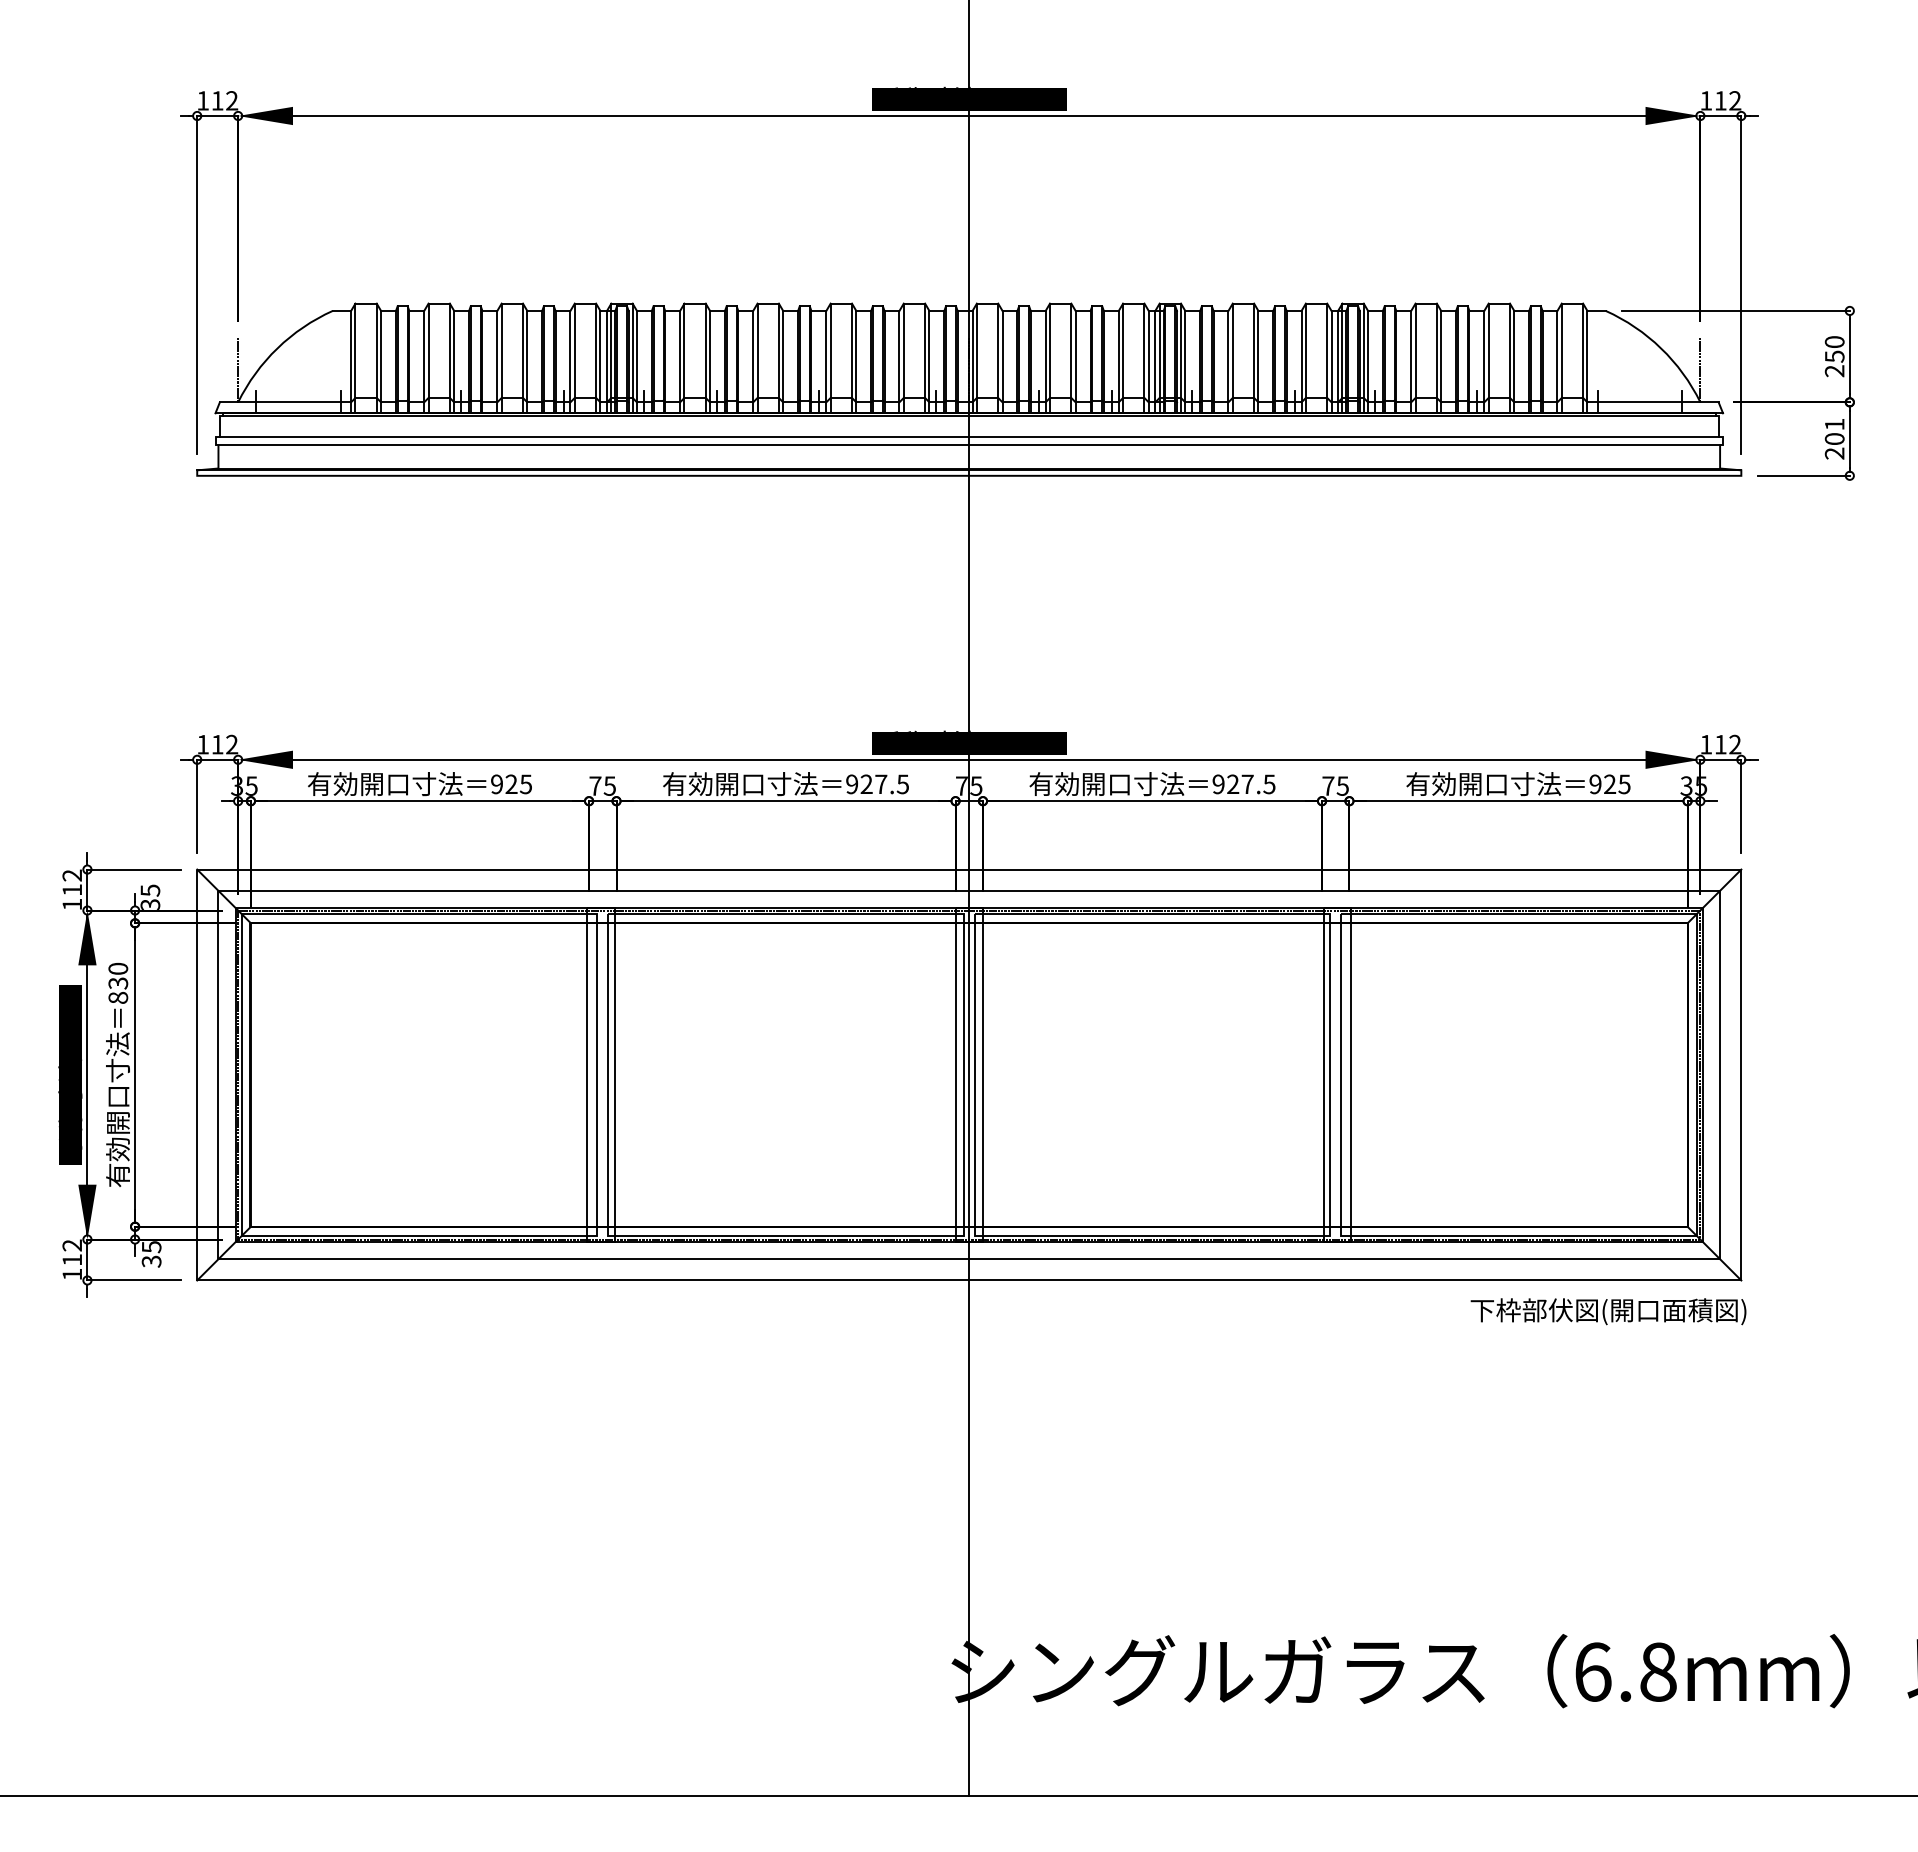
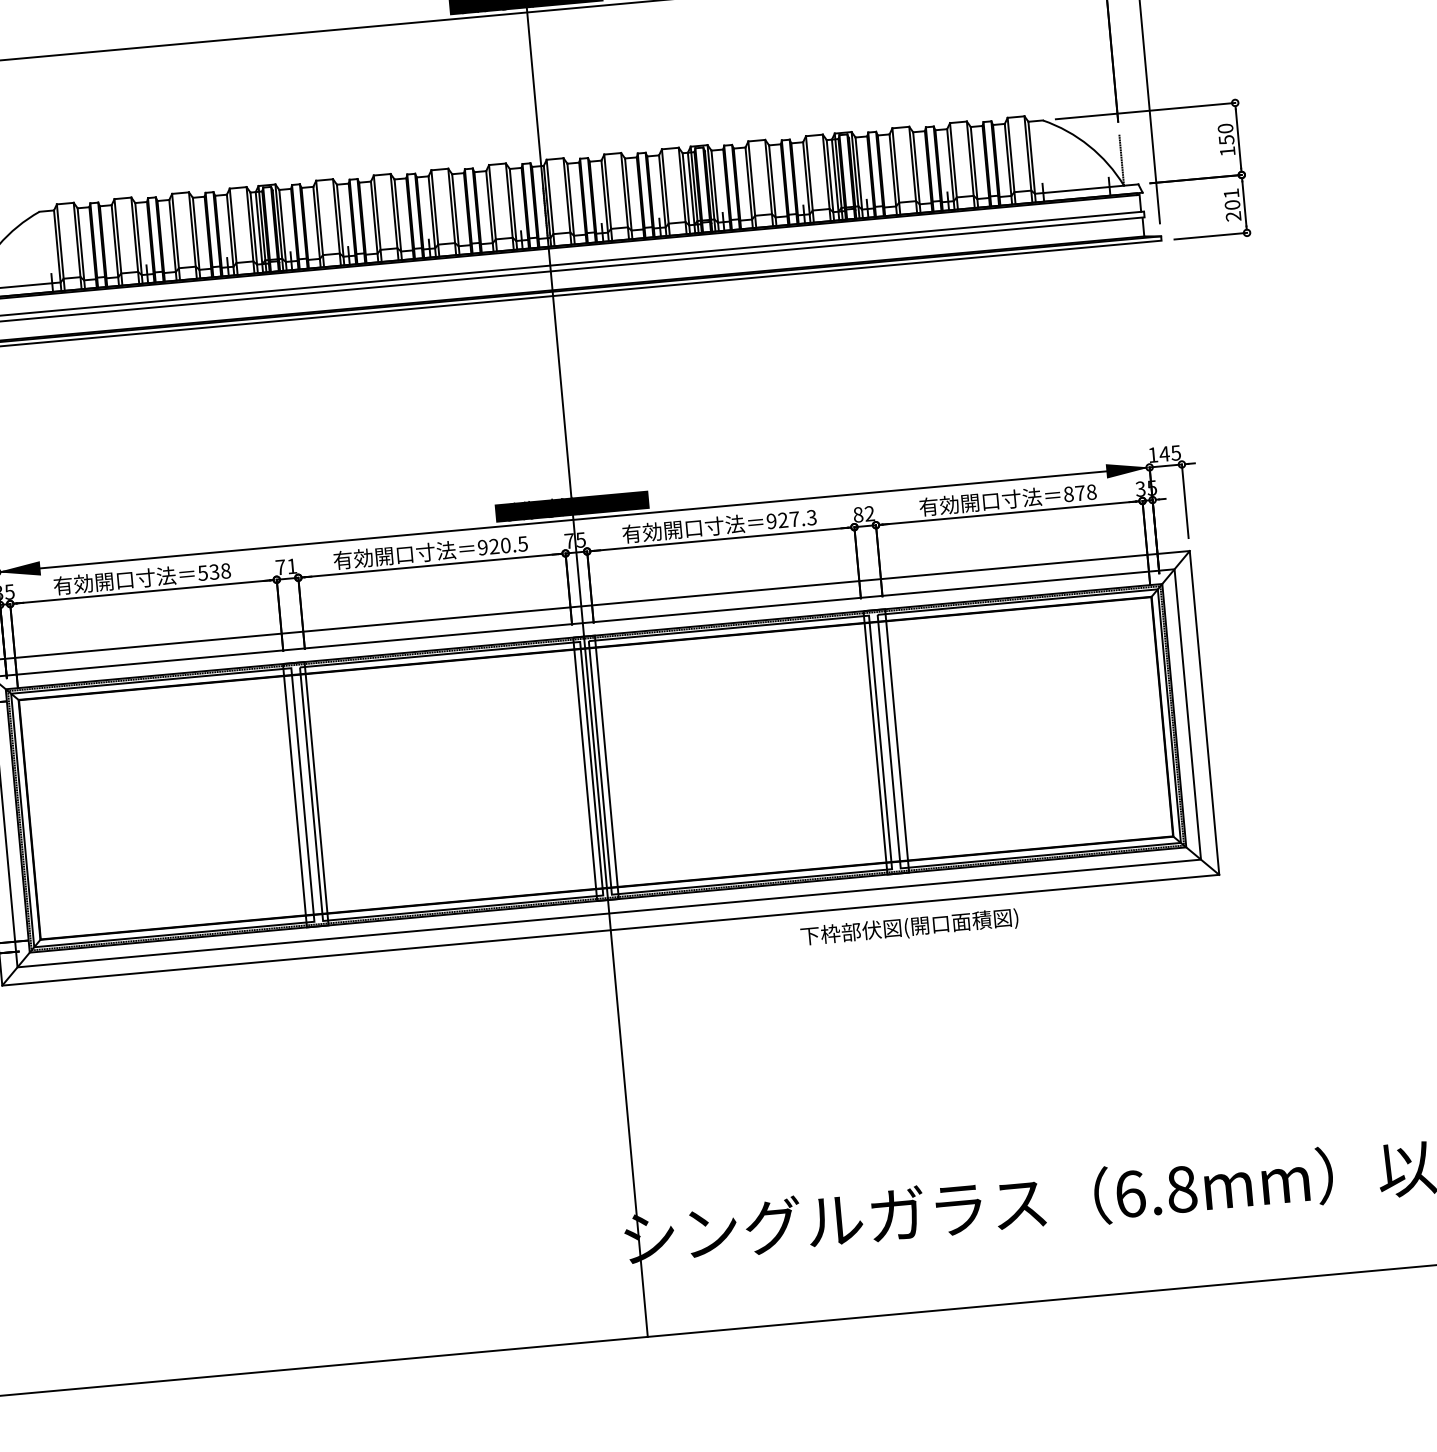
text: (1834, 371) -> (1227, 151), 250 -> 150
text: (1727, 744) -> (1169, 453), 112 -> 145
text: (1269, 783) -> (811, 517), 927.5 -> 927.3
text: (511, 784) -> (214, 572), 925 -> 538
text: (881, 784) -> (506, 545), 927.5 -> 920.5
text: (1609, 784) -> (1079, 493), 925 -> 878
text: (609, 785) -> (291, 565), 75 -> 71
text: (1335, 785) -> (863, 513), 75 -> 82
text: (1608, 1311) -> (909, 927), moved

